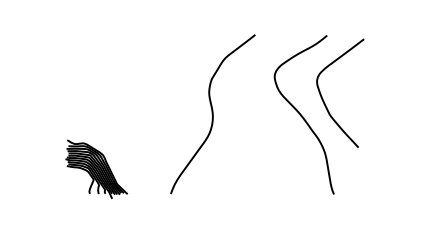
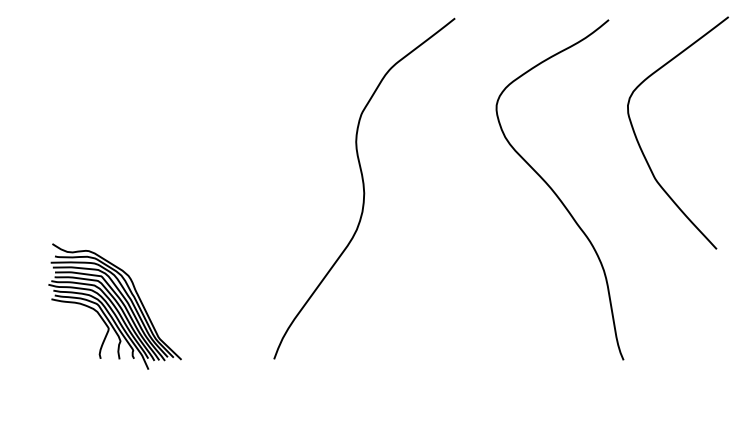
curve: (323, 98) -> (641, 144), moved

